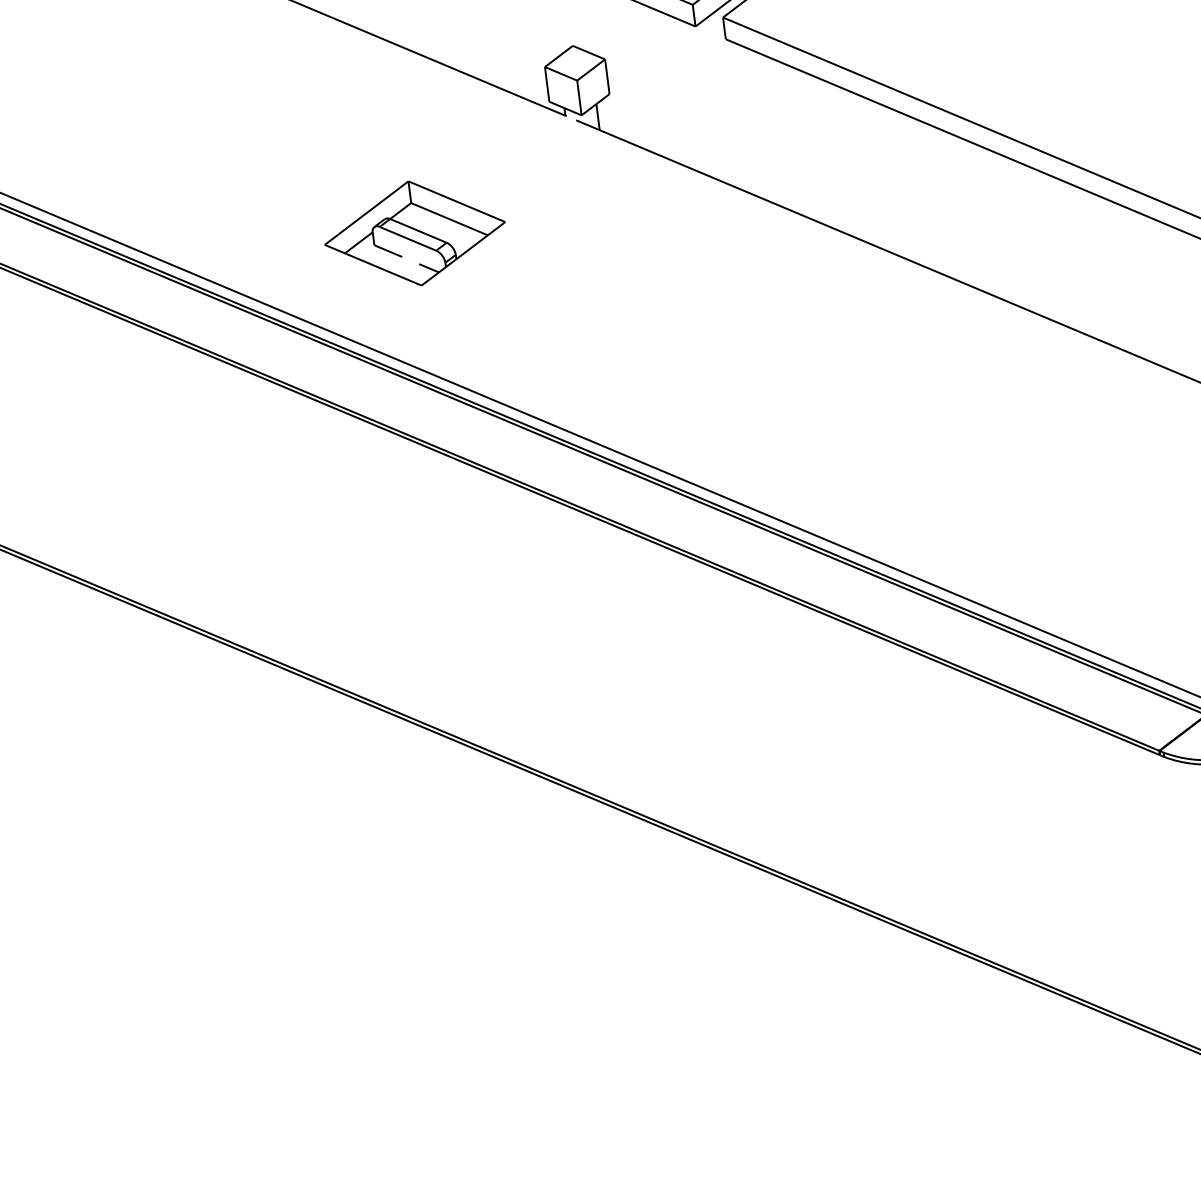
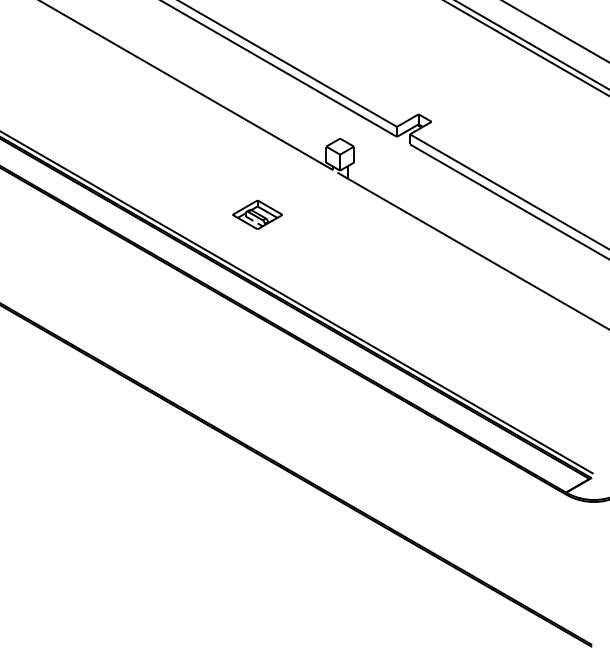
part: (414, 232) -> (257, 214), size x0.6

